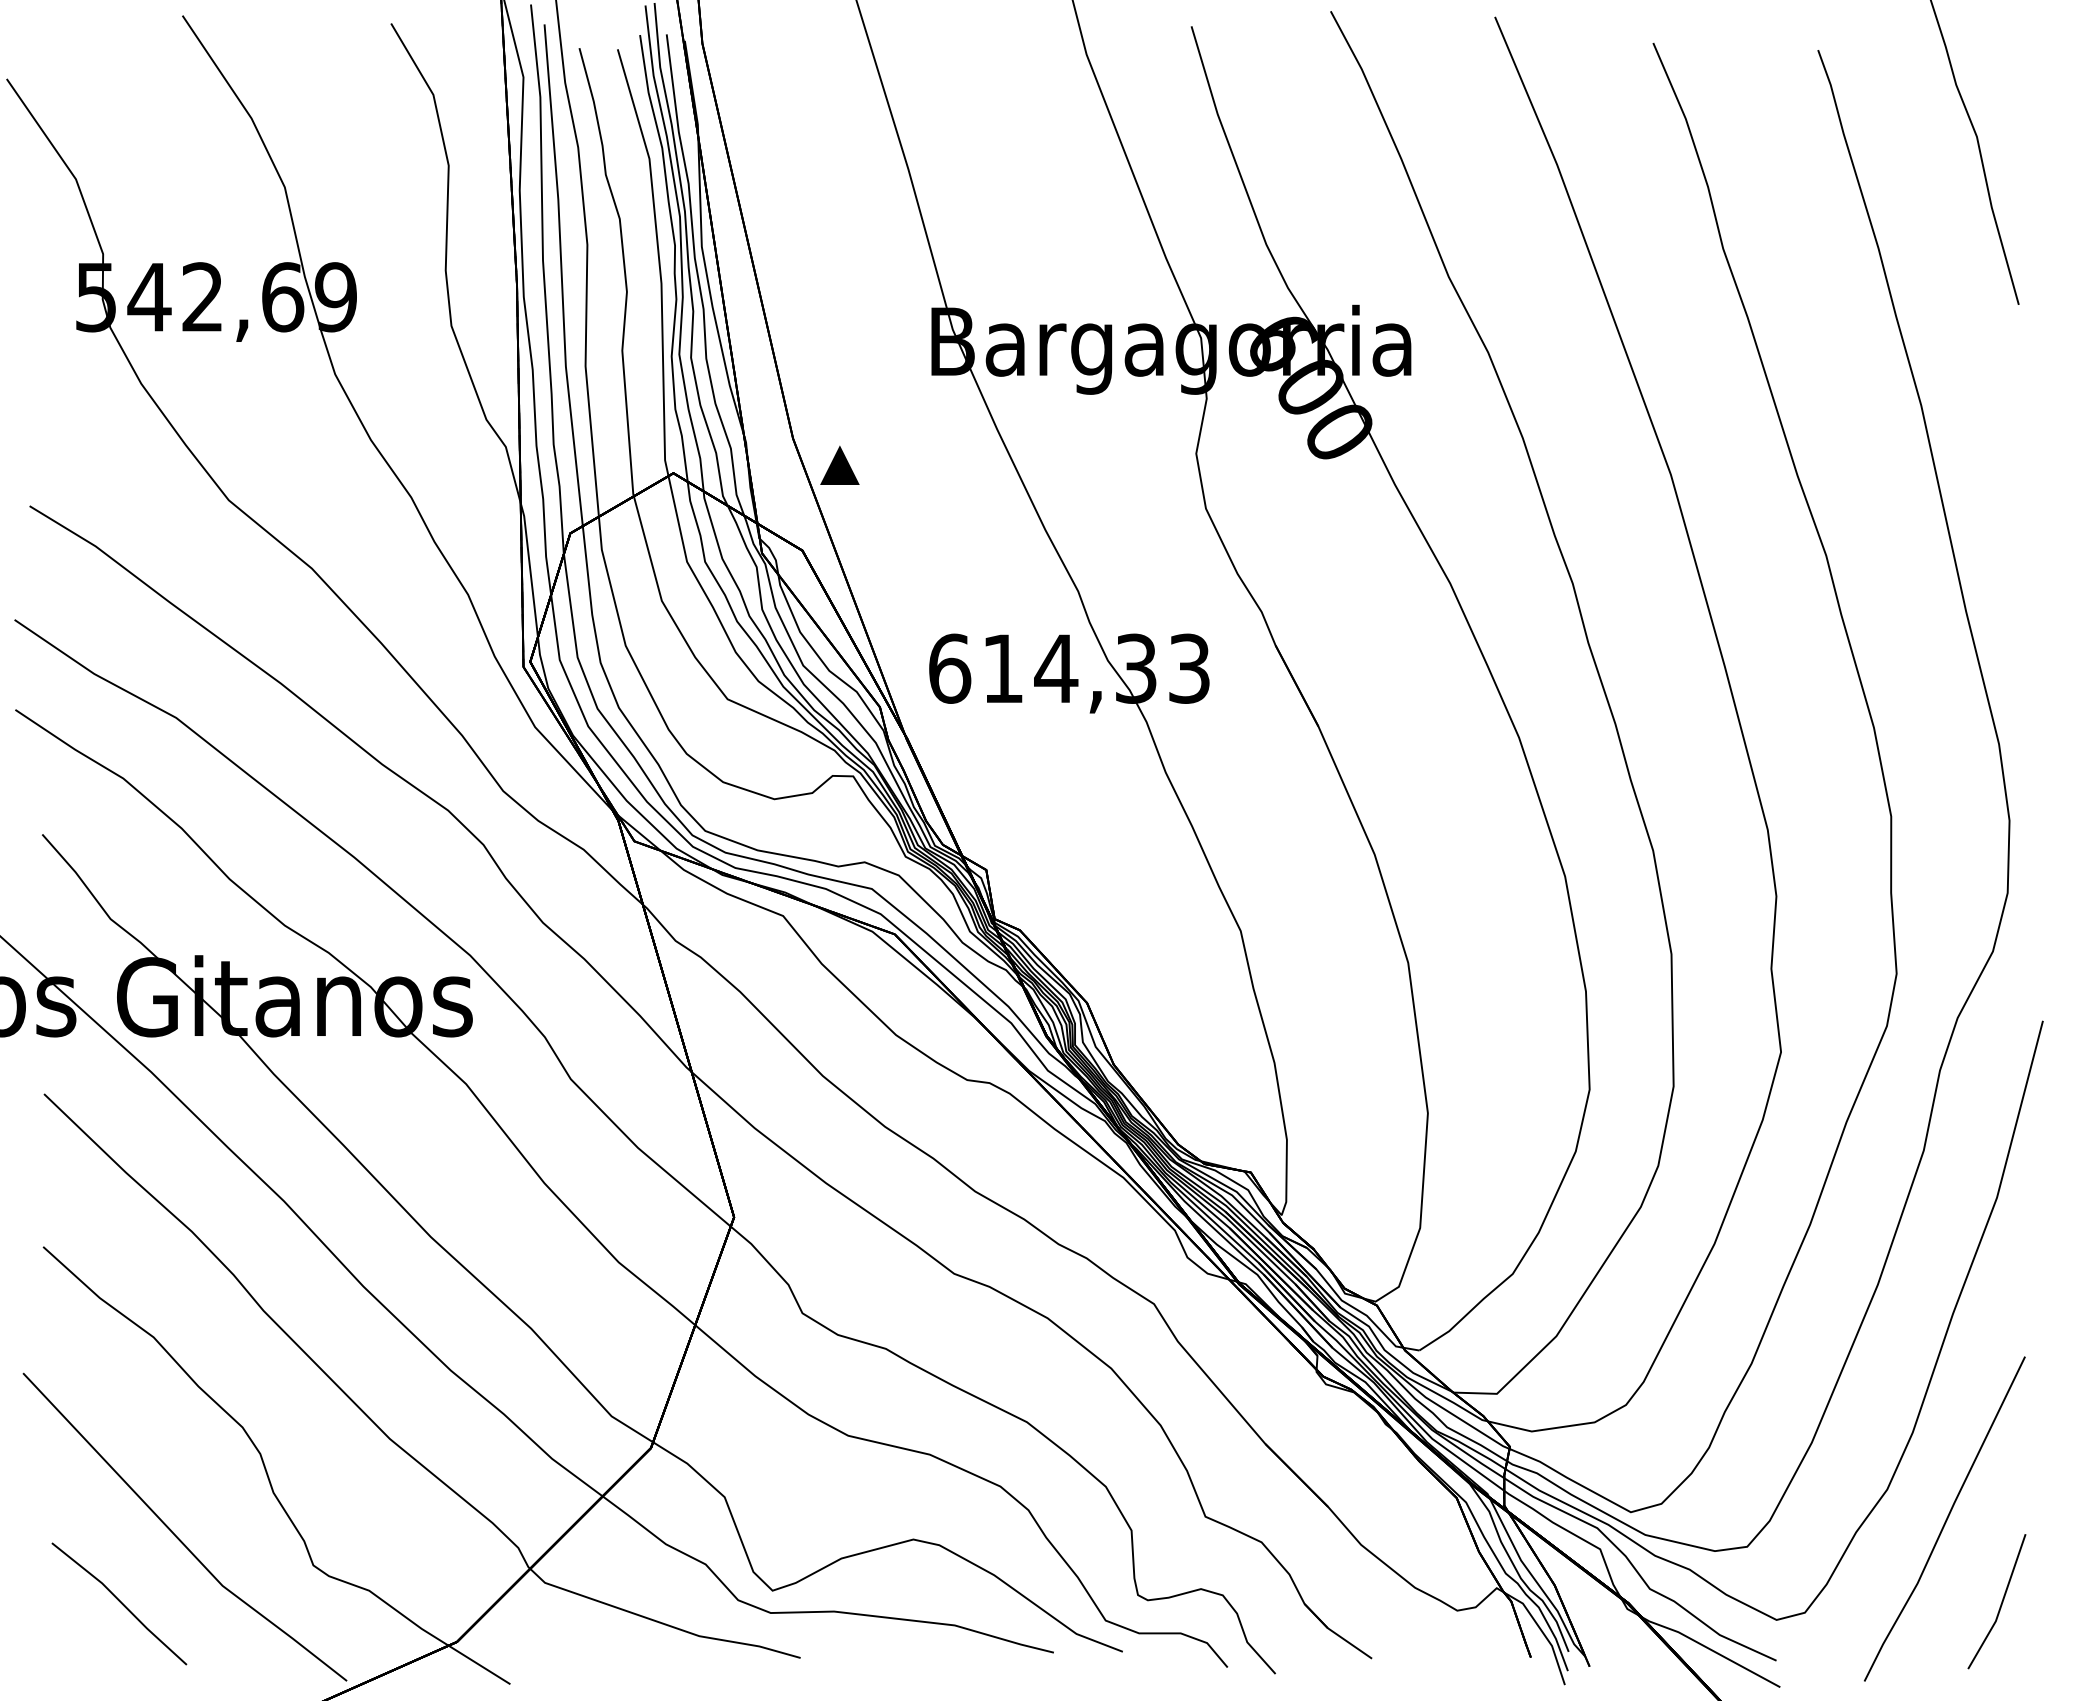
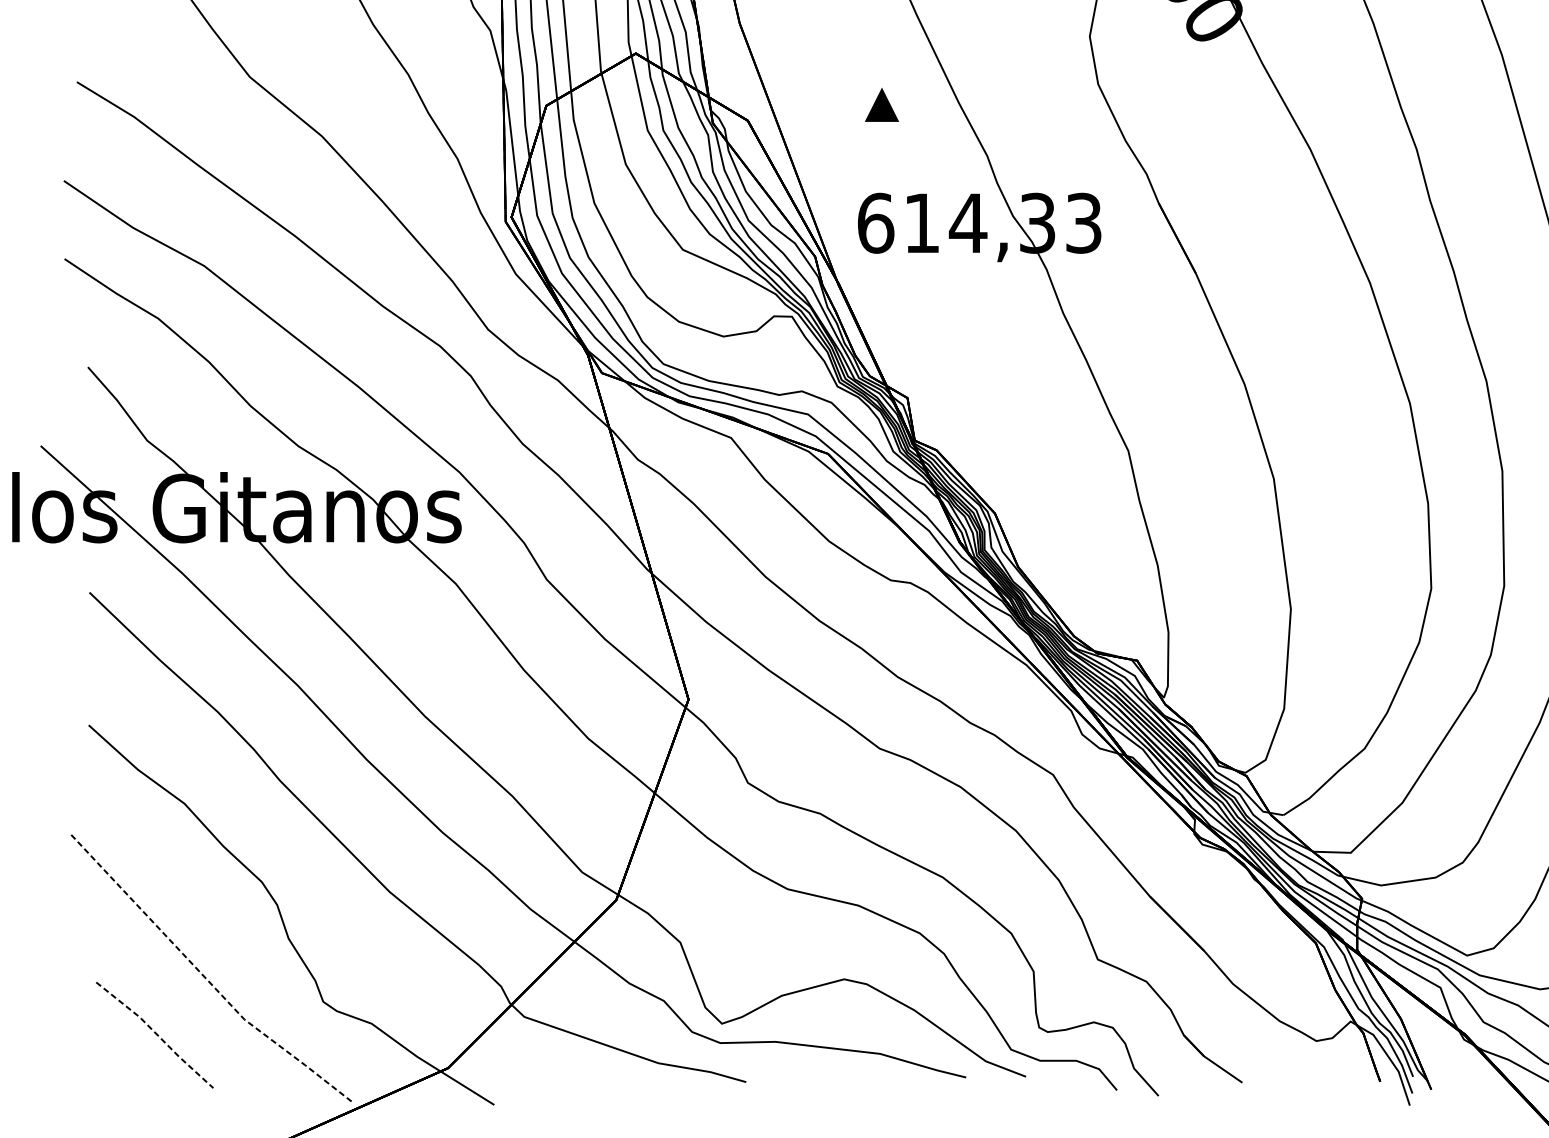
part: (839, 464) -> (881, 104), moved
line: (177, 1537) -> (205, 977), solid -> dashed
line: (121, 1602) -> (156, 1033), solid -> dashed

